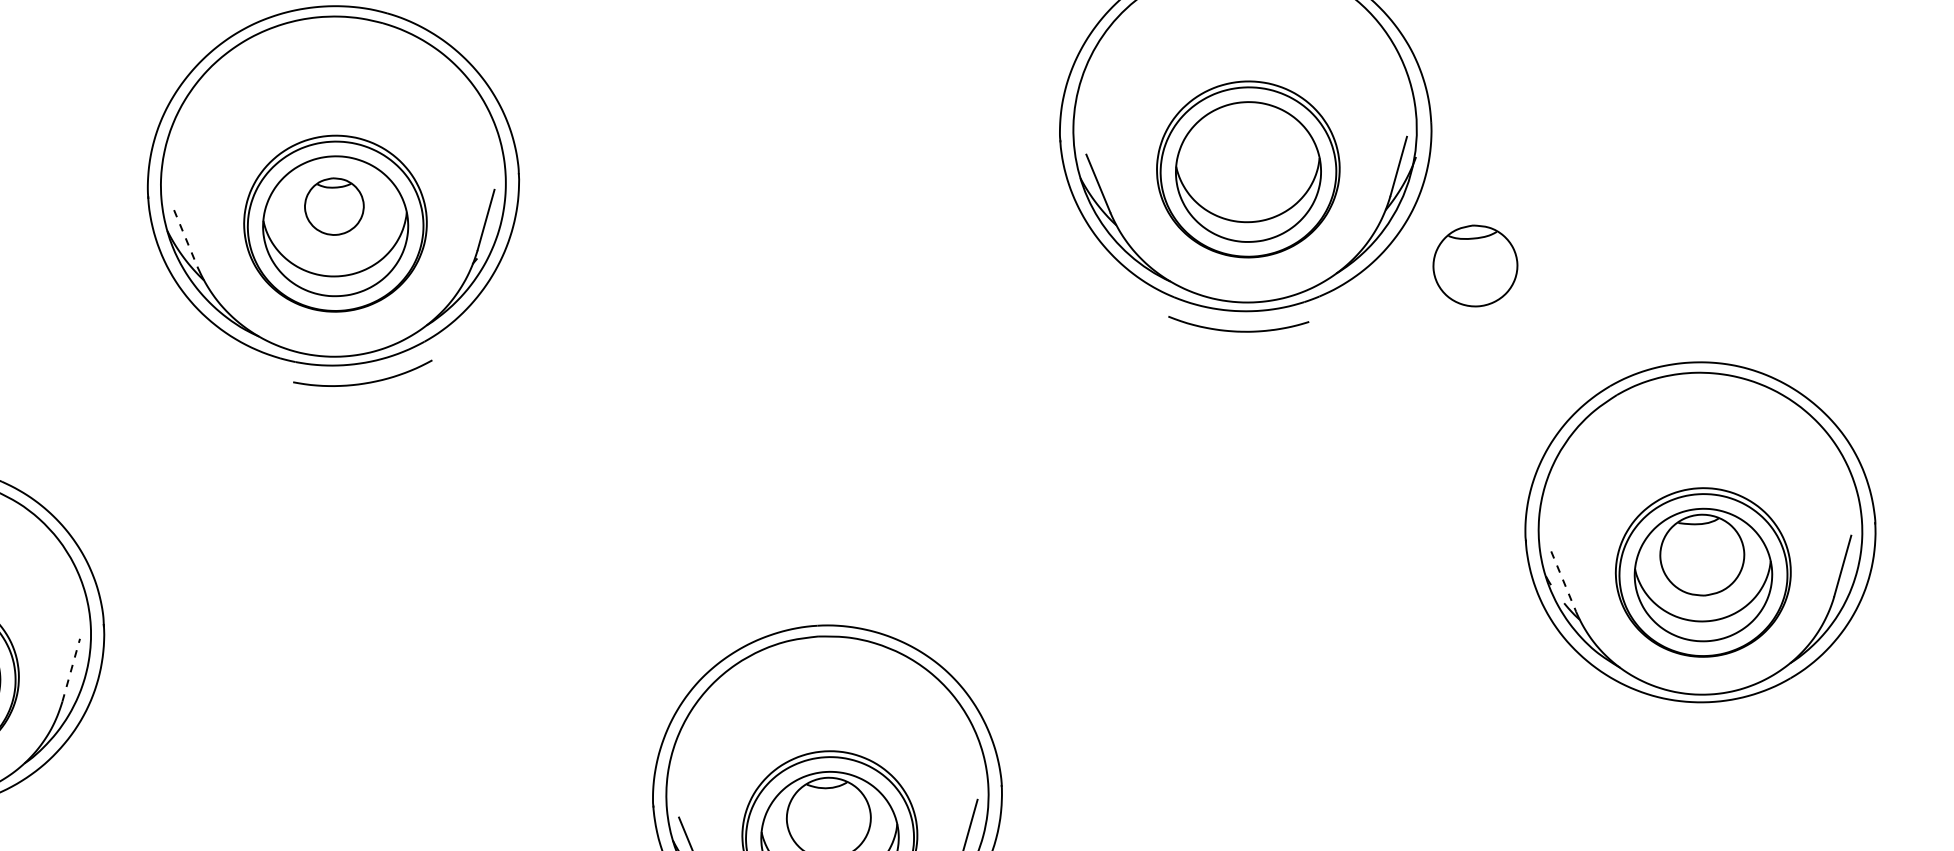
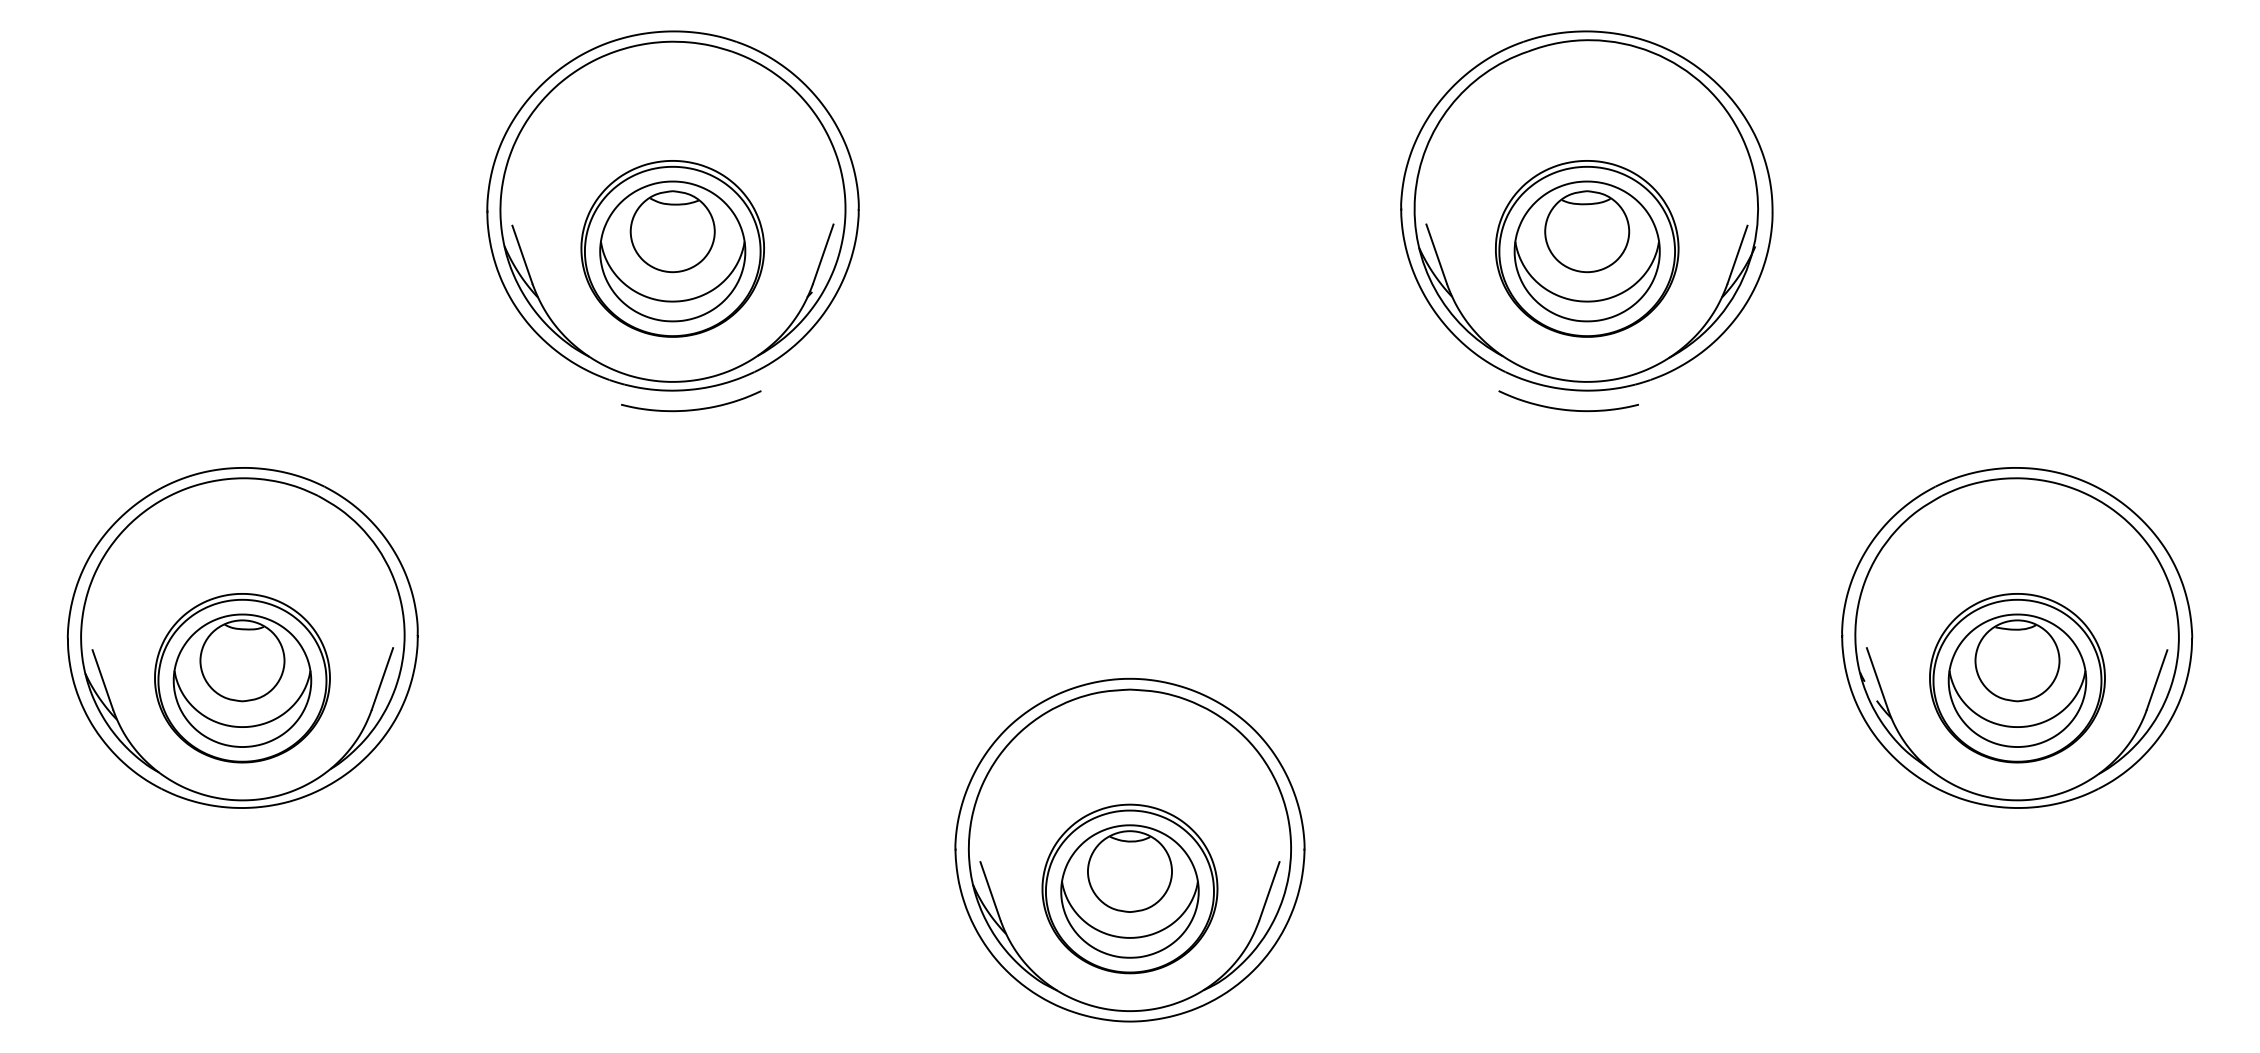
part: (334, 206) -> (672, 231), size x1.43
line: (185, 238) -> (522, 254), dashed -> solid
part: (1475, 265) -> (1587, 231), moved
line: (1563, 581) -> (1877, 678), dashed -> solid
line: (71, 669) -> (382, 678), dashed -> solid

